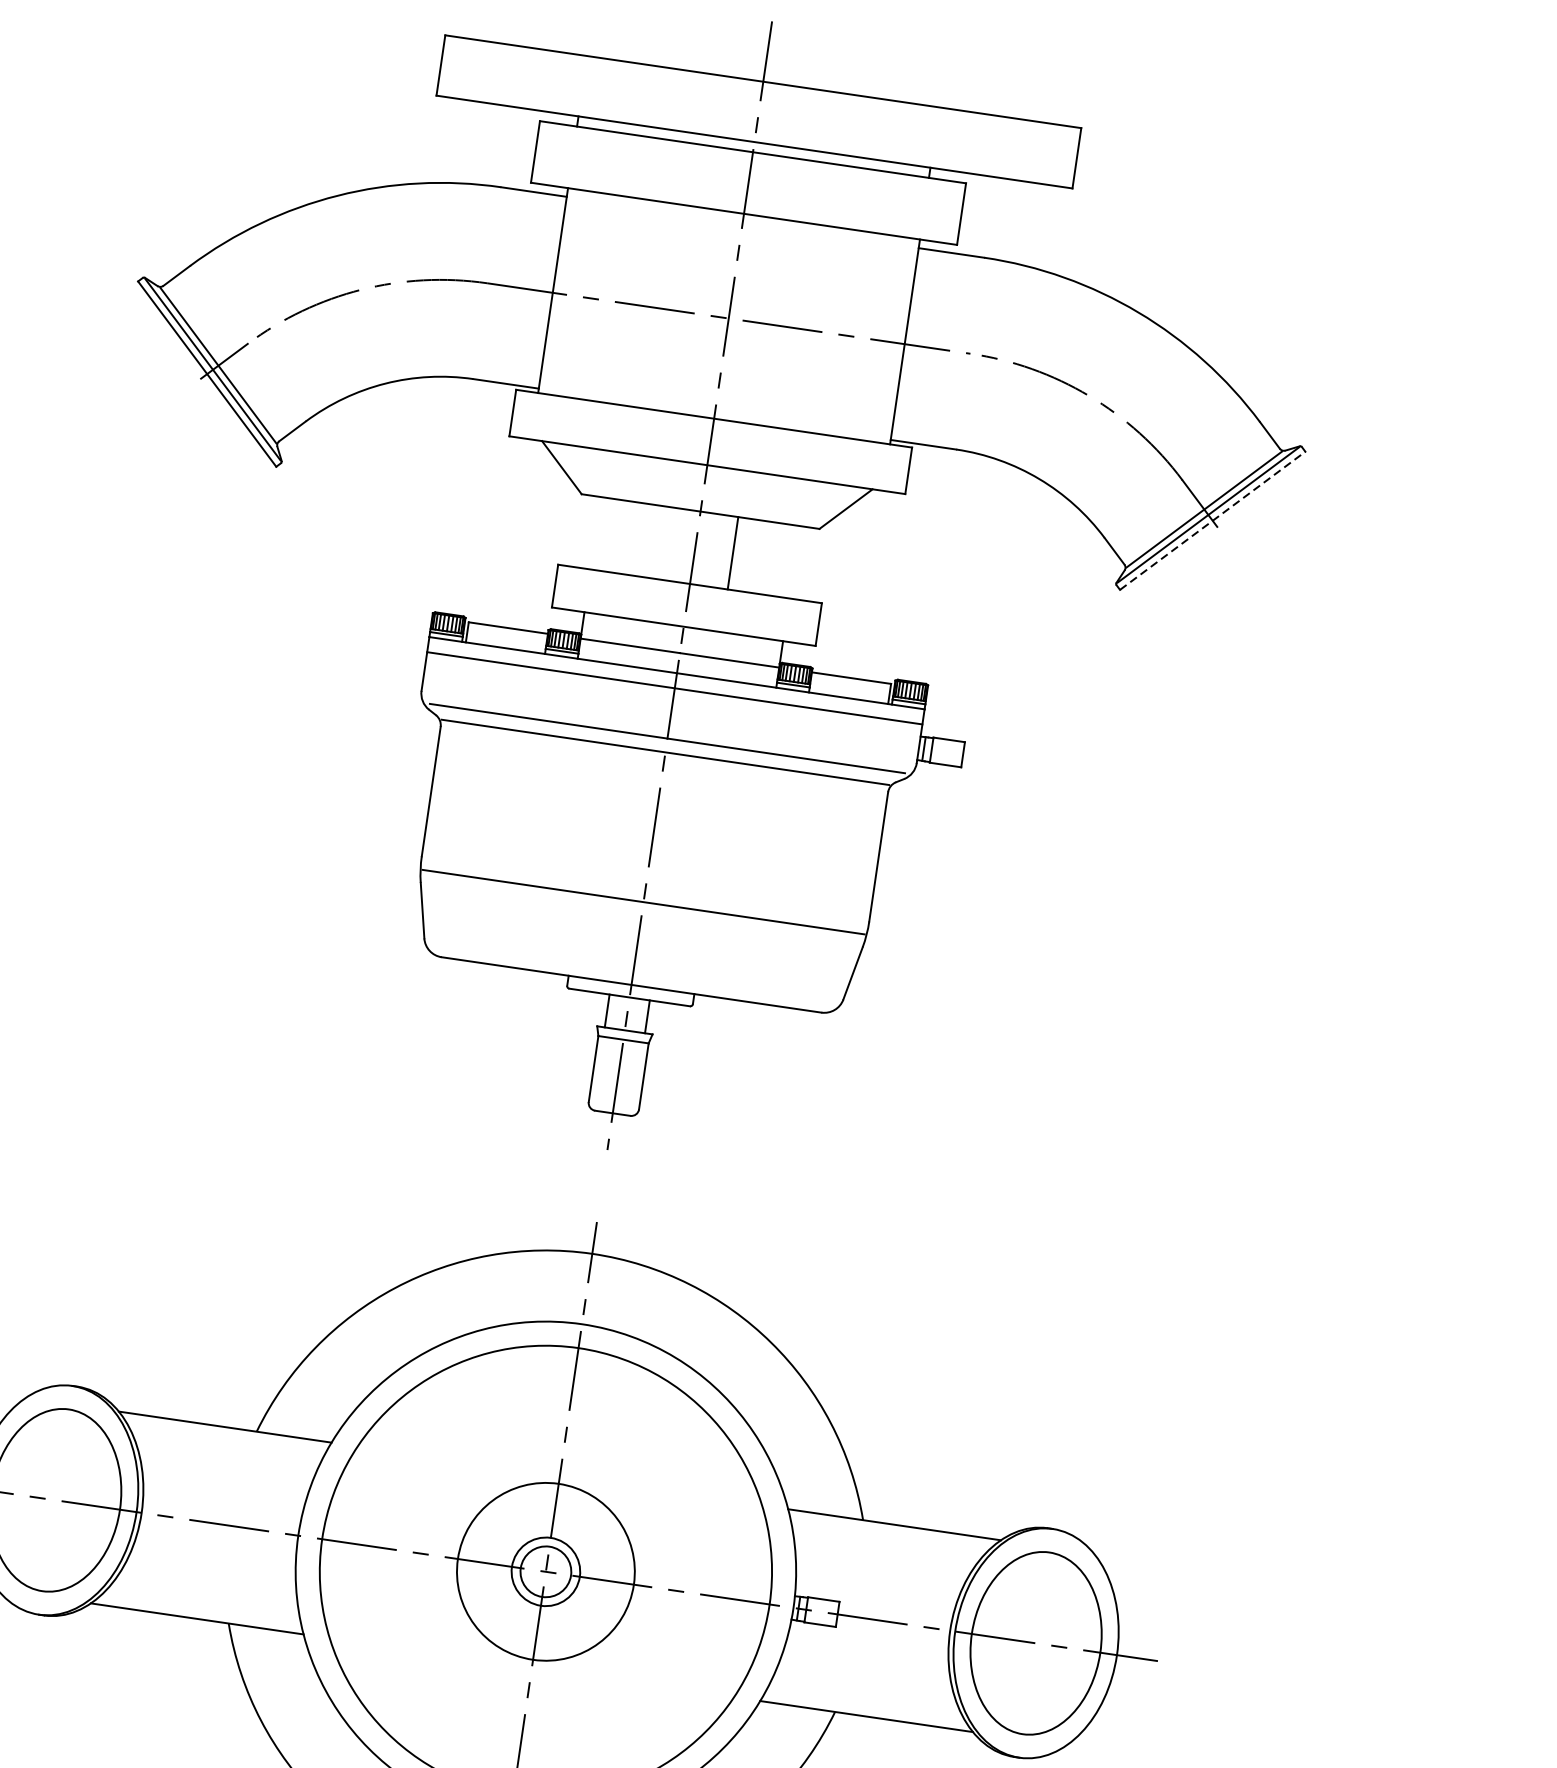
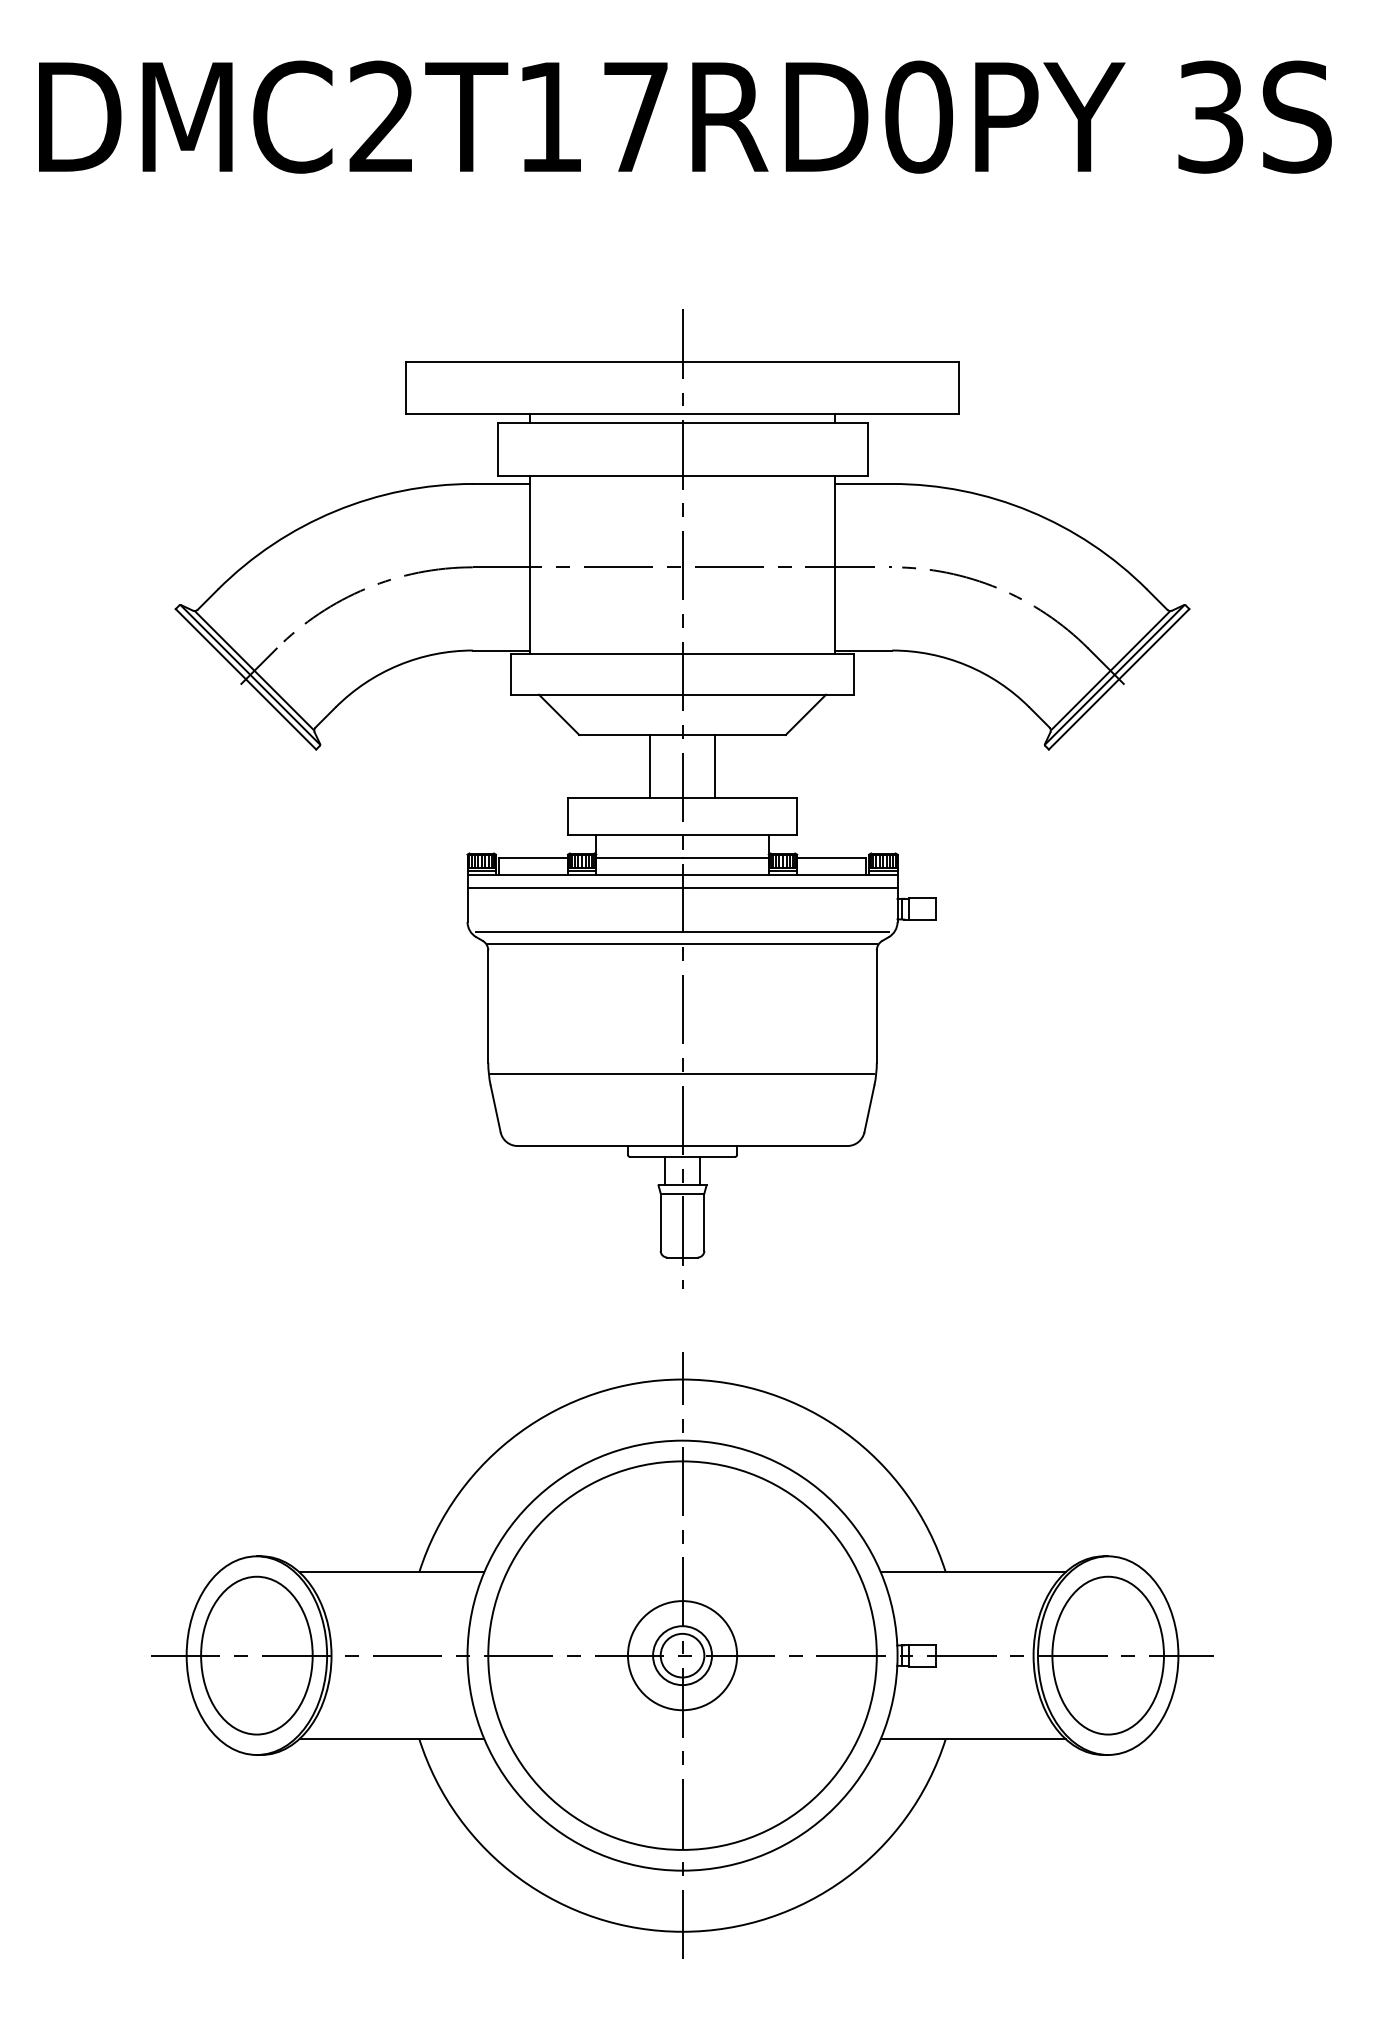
line: (1213, 519) -> (1119, 678), dashed -> solid
line: (657, 542) -> (649, 766), added
circle: (545, 1571) -> (682, 1655), size x0.71

